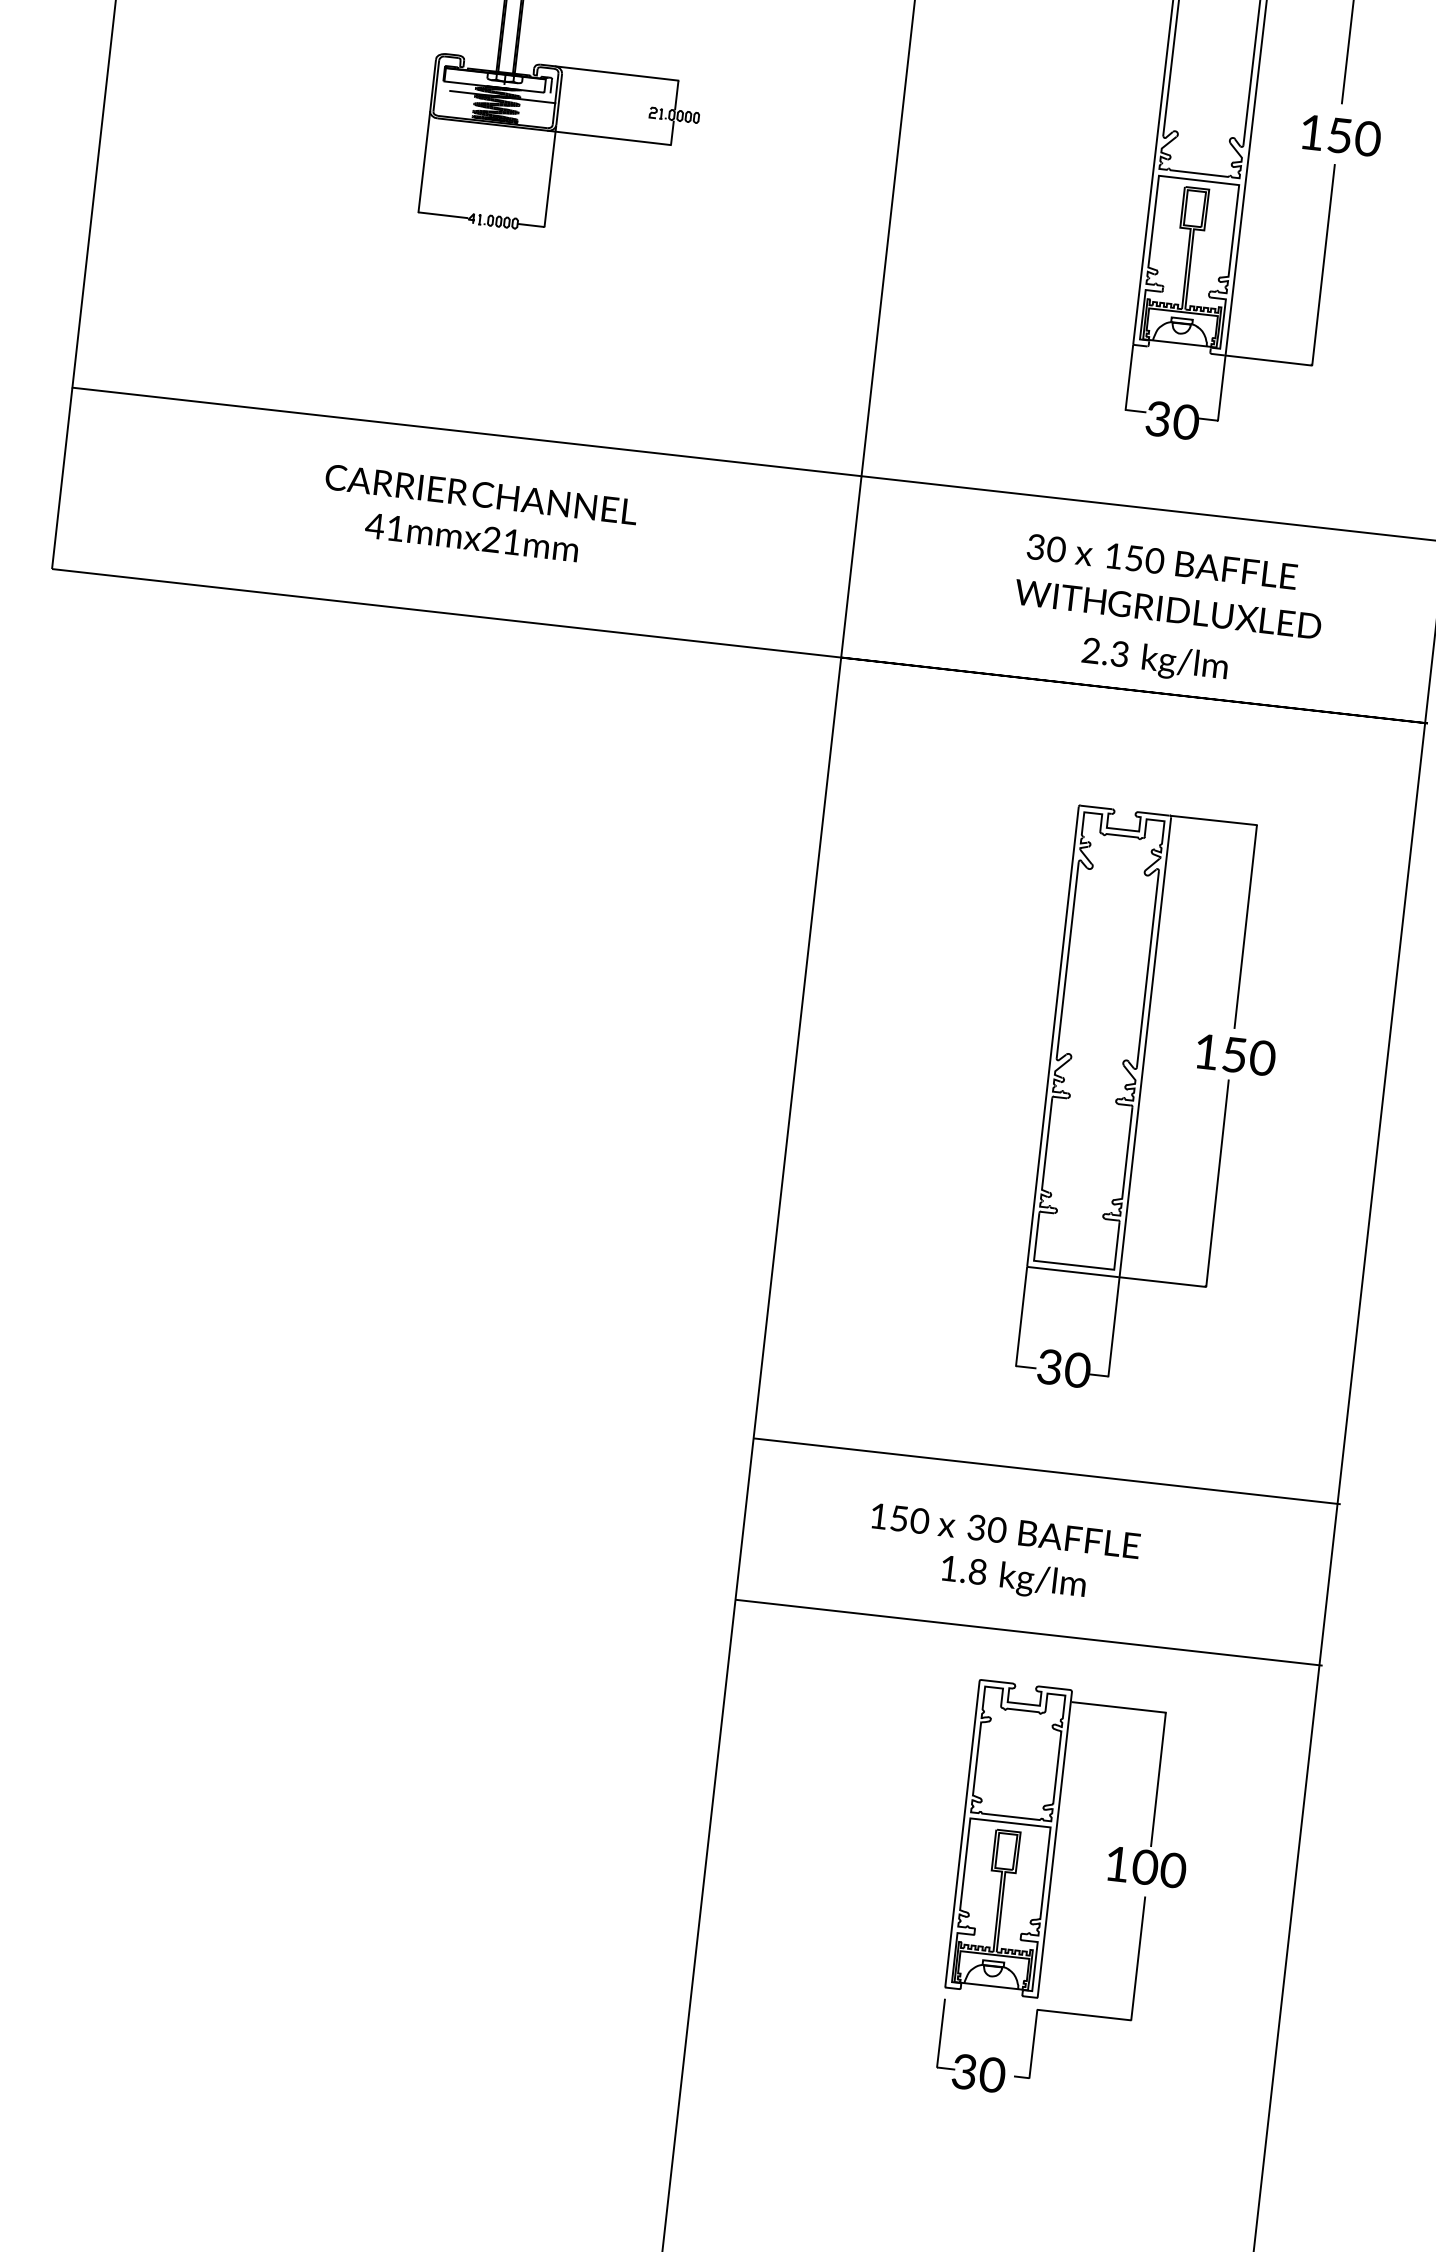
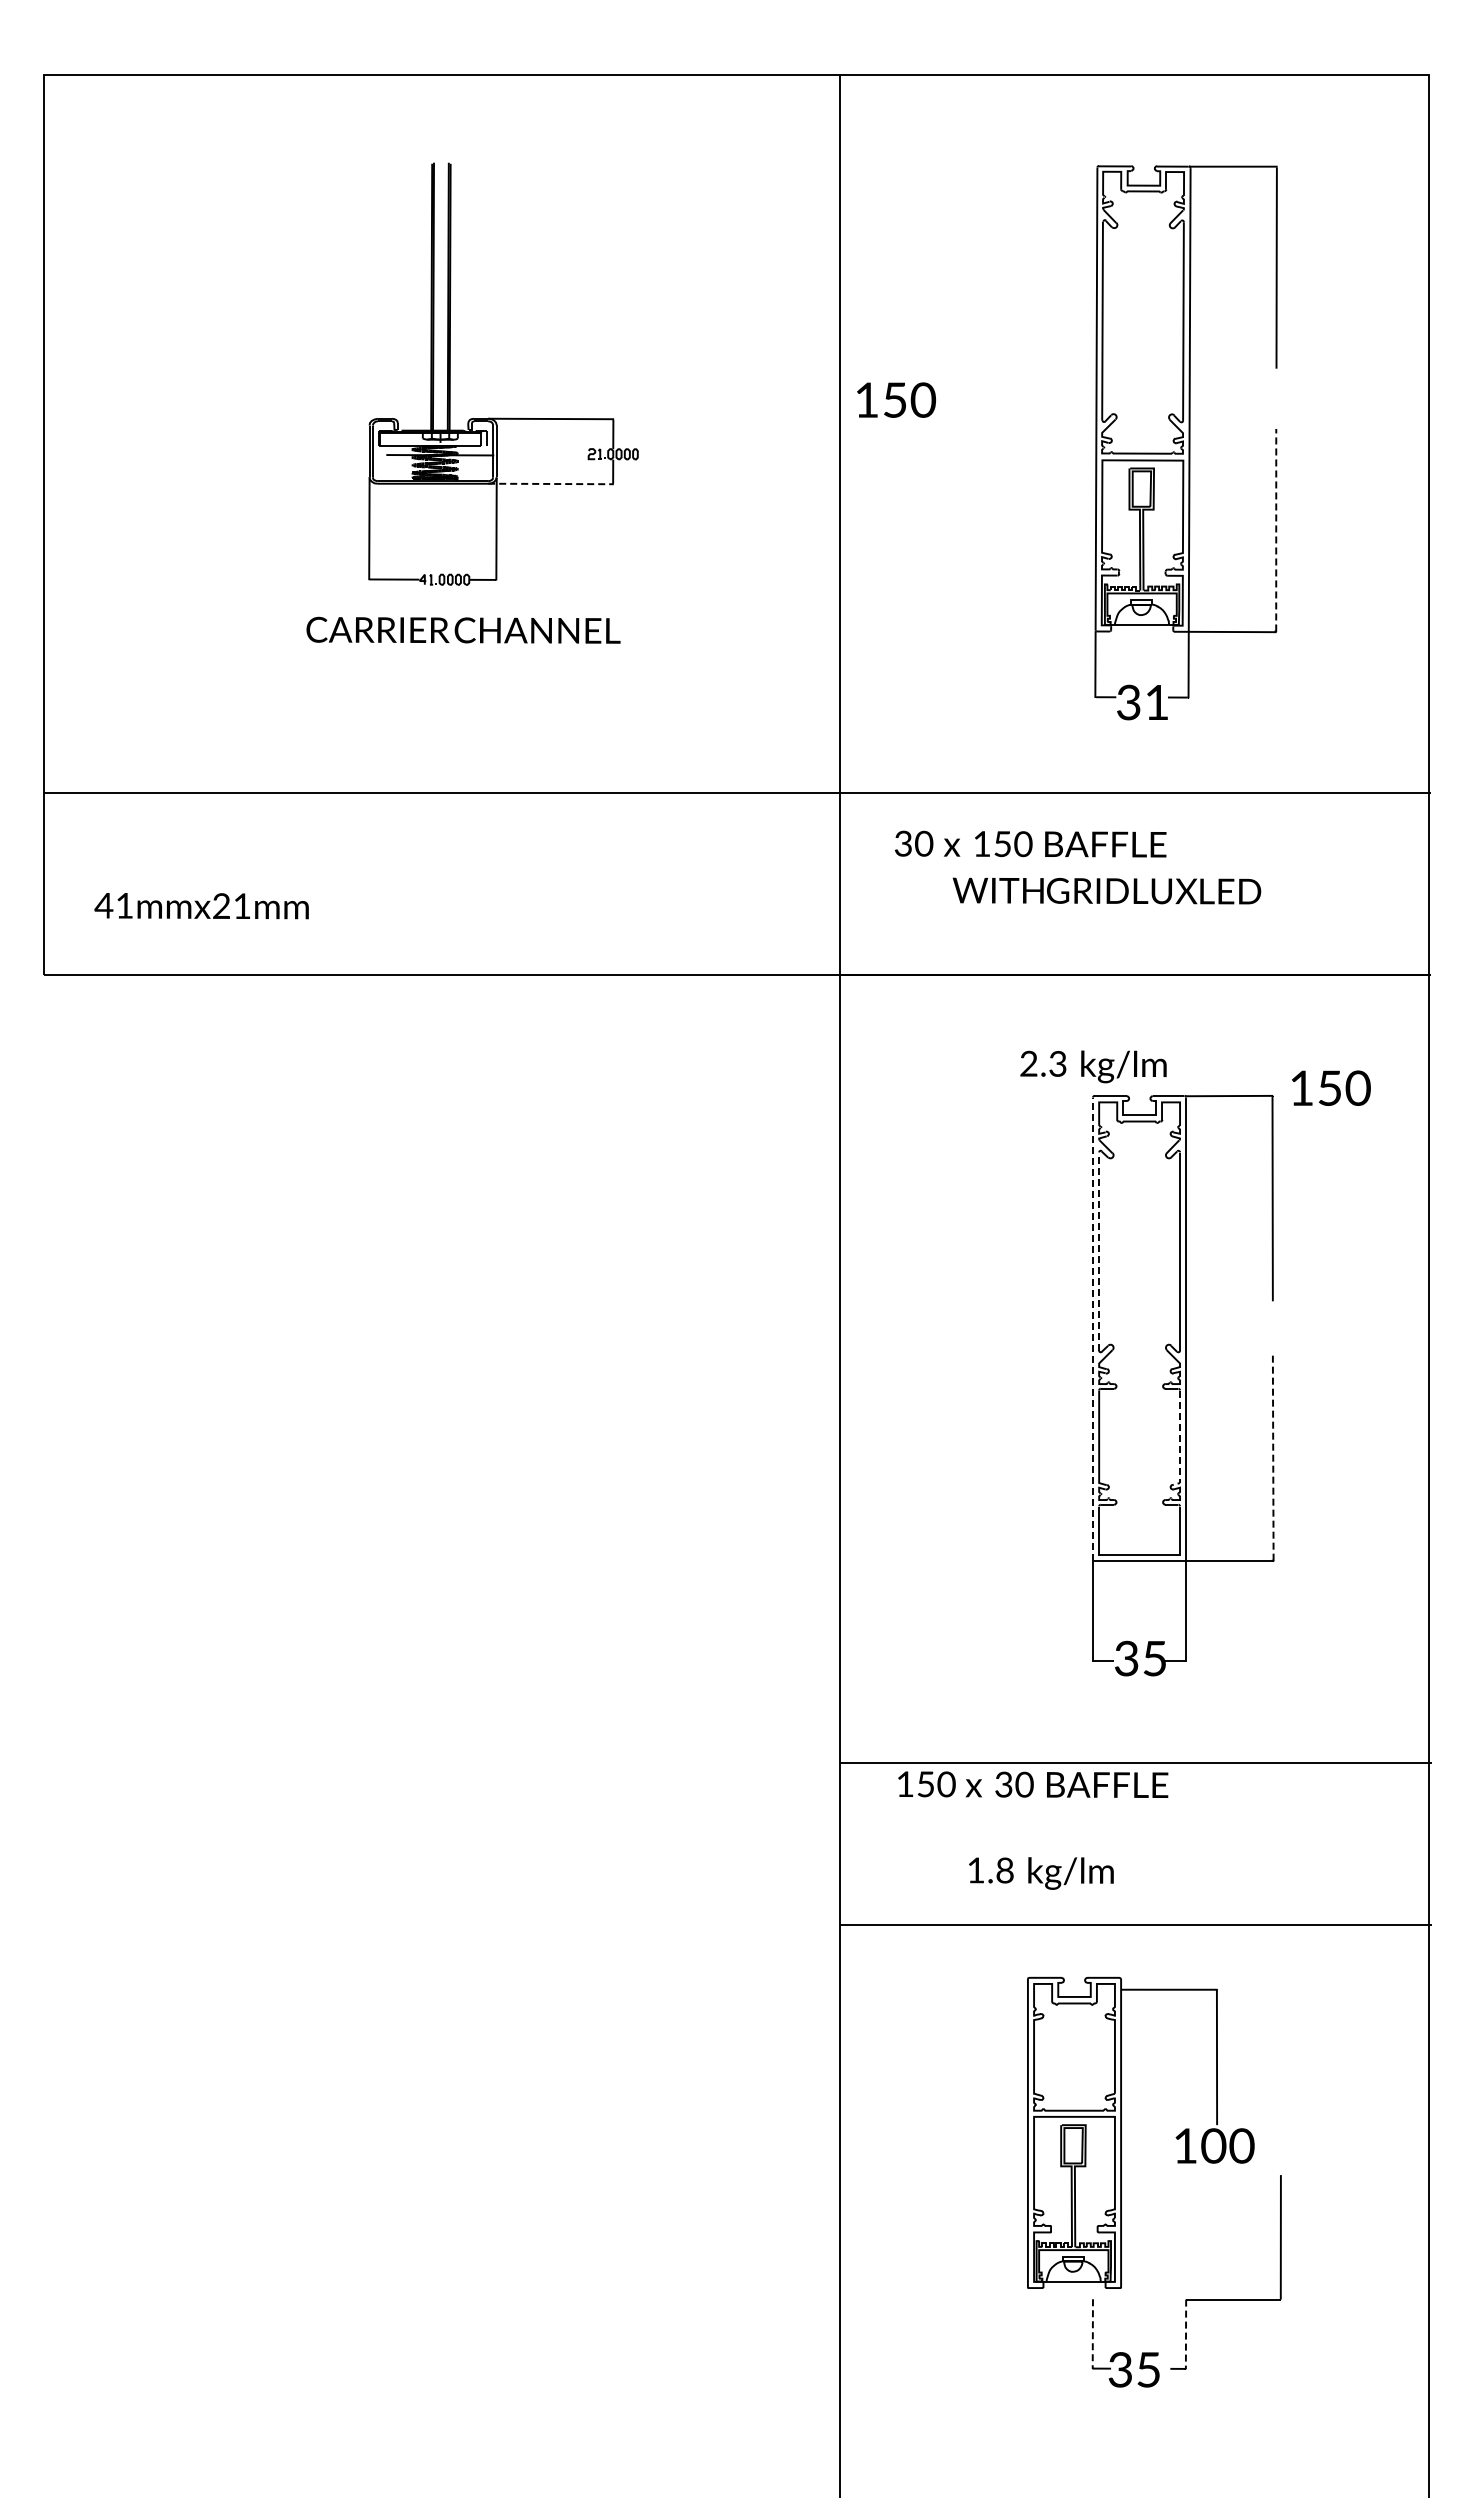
text: (1341, 135) -> (896, 399), moved
line: (609, 137) -> (551, 483), solid -> dashed
line: (1323, 263) -> (1276, 529), solid -> dashed
text: (1185, 422) -> (1156, 702), 30 -> 31
text: (481, 493) -> (463, 629), moved
text: (471, 537) -> (201, 906), moved
text: (1162, 561) -> (1030, 843), moved
text: (1167, 608) -> (1106, 890), moved
text: (1154, 660) -> (1093, 1066), moved
line: (1068, 960) -> (1099, 1251), solid -> dashed
line: (1053, 1035) -> (1093, 1328), solid -> dashed
text: (1236, 1054) -> (1331, 1087), moved
line: (1127, 1158) -> (1180, 1442), solid -> dashed
line: (1217, 1181) -> (1273, 1455), solid -> dashed
text: (1077, 1370) -> (1154, 1658), 30 -> 35
text: (1006, 1530) -> (1033, 1784), moved
text: (1013, 1578) -> (1041, 1873), moved
part: (1055, 1843) -> (1121, 2132), moved
line: (940, 2033) -> (1092, 2334), solid -> dashed
line: (1033, 2044) -> (1186, 2334), solid -> dashed
text: (992, 2074) -> (1148, 2369), 30 -> 35

